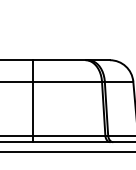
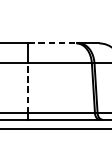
line: (59, 60) -> (52, 43), solid -> dashed
line: (33, 108) -> (28, 88), solid -> dashed

